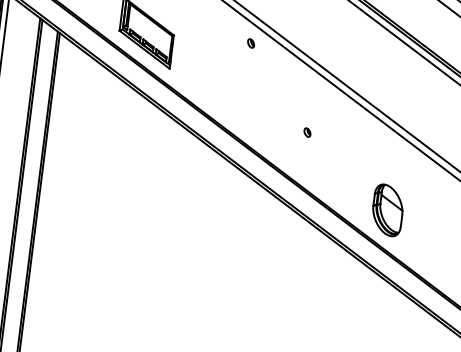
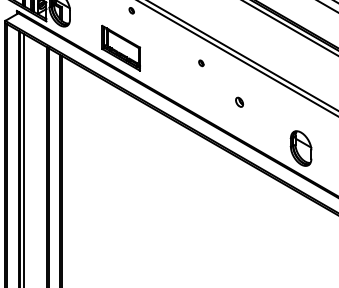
part: (251, 43) -> (201, 63), moved
part: (307, 132) -> (239, 102), size x1.6

